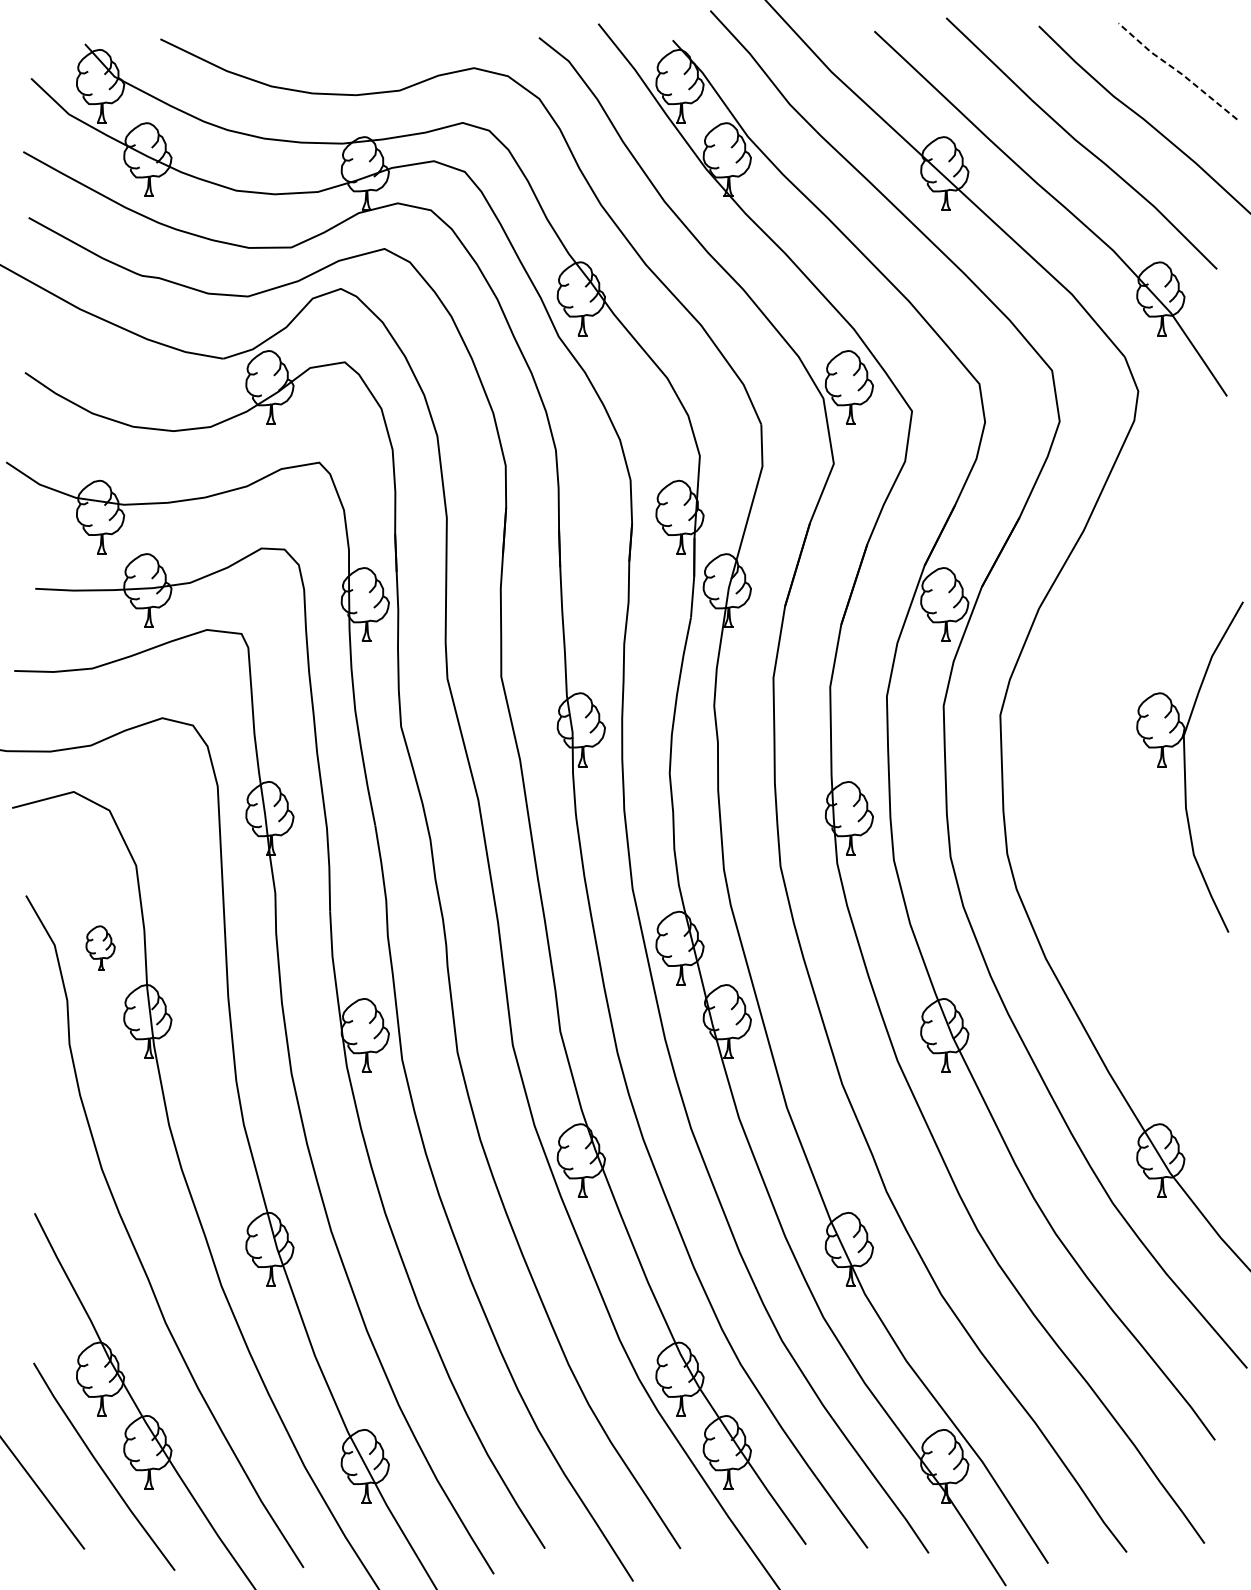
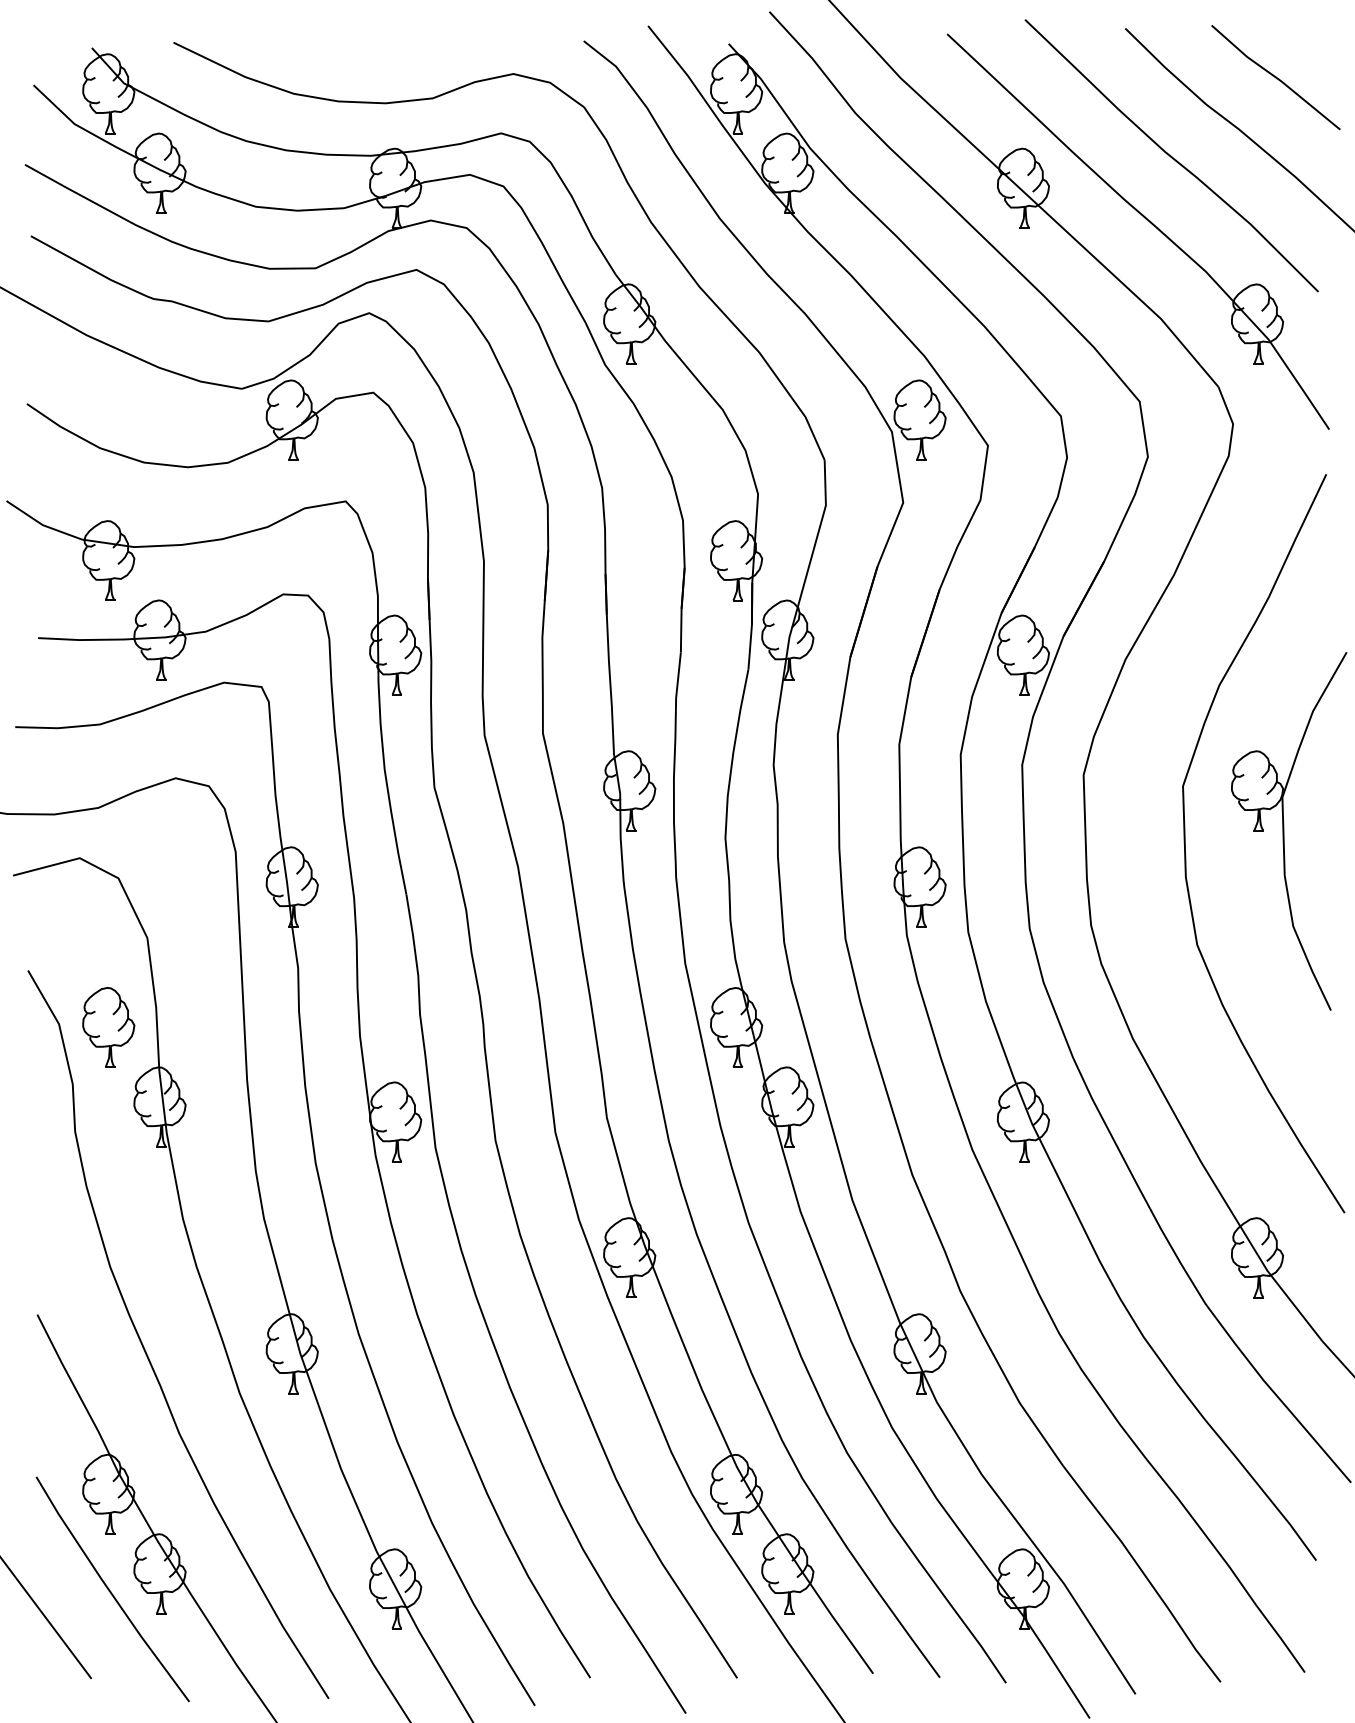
line: (1177, 71) -> (1275, 77), dashed -> solid
curve: (1095, 788) -> (1186, 854), added
part: (100, 948) -> (108, 1027), size x1.67

